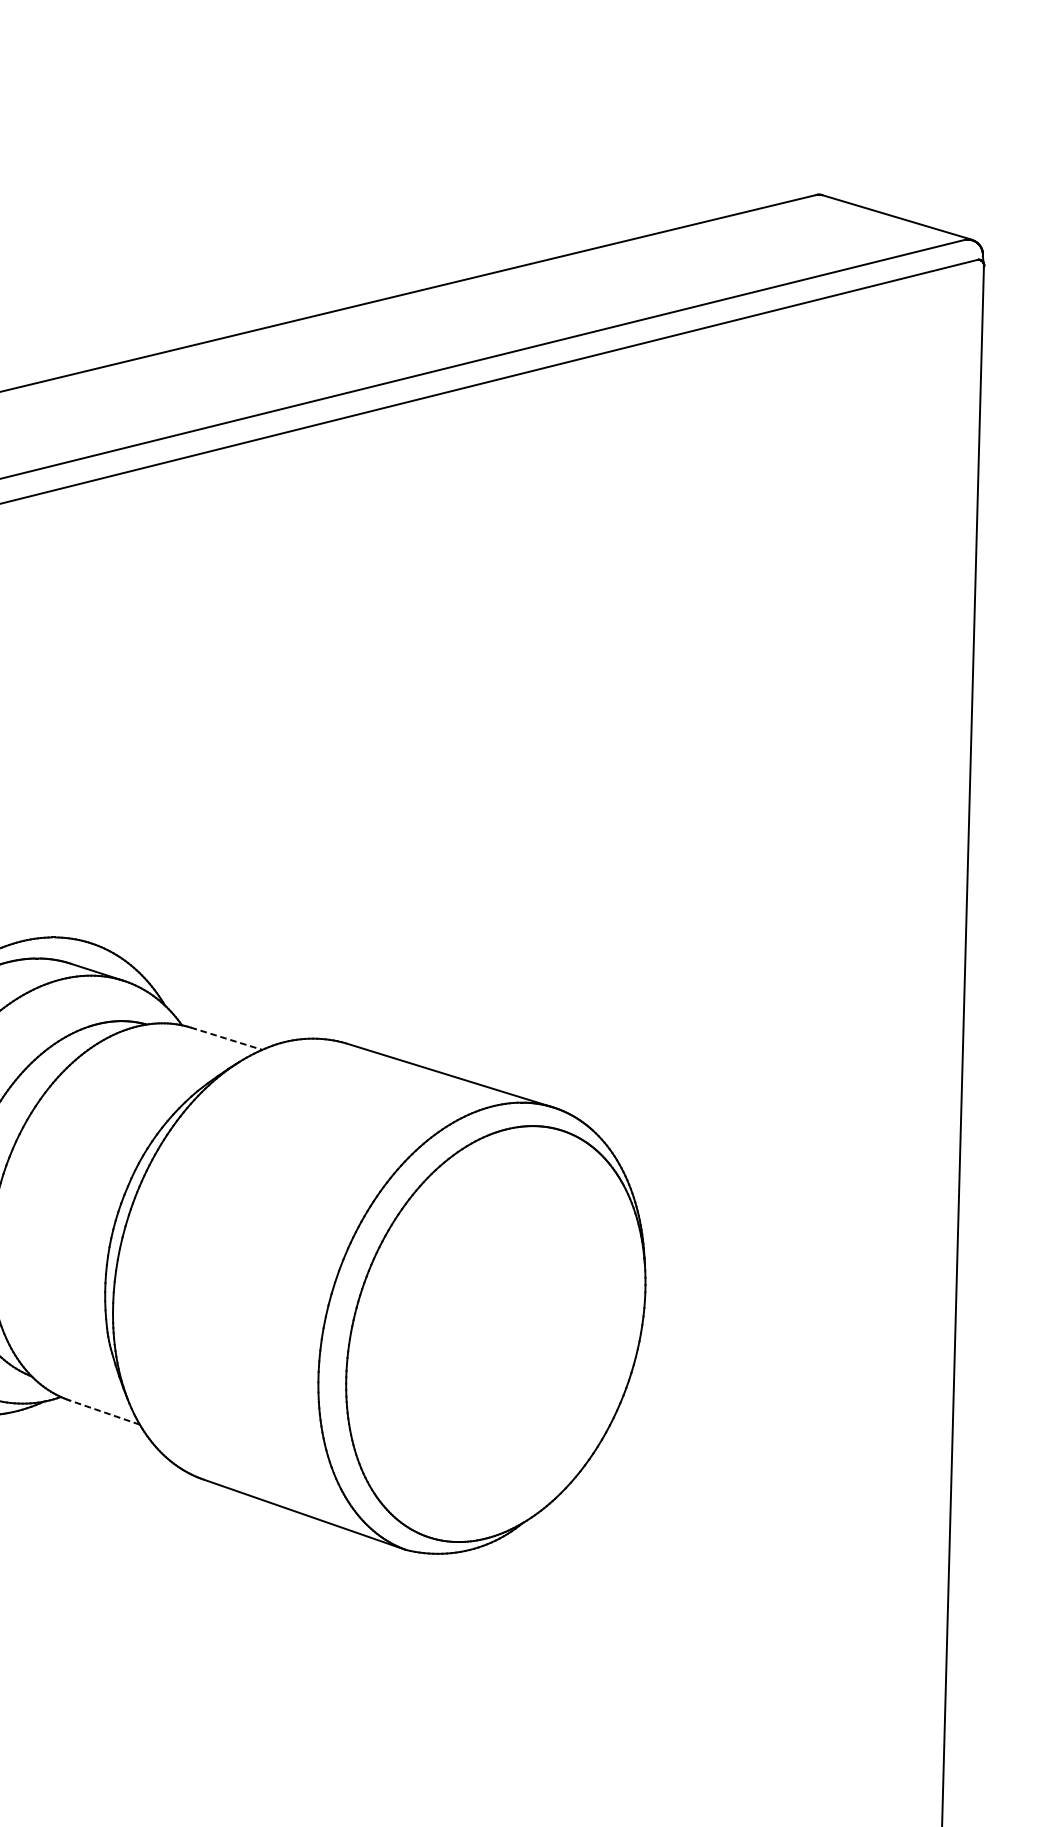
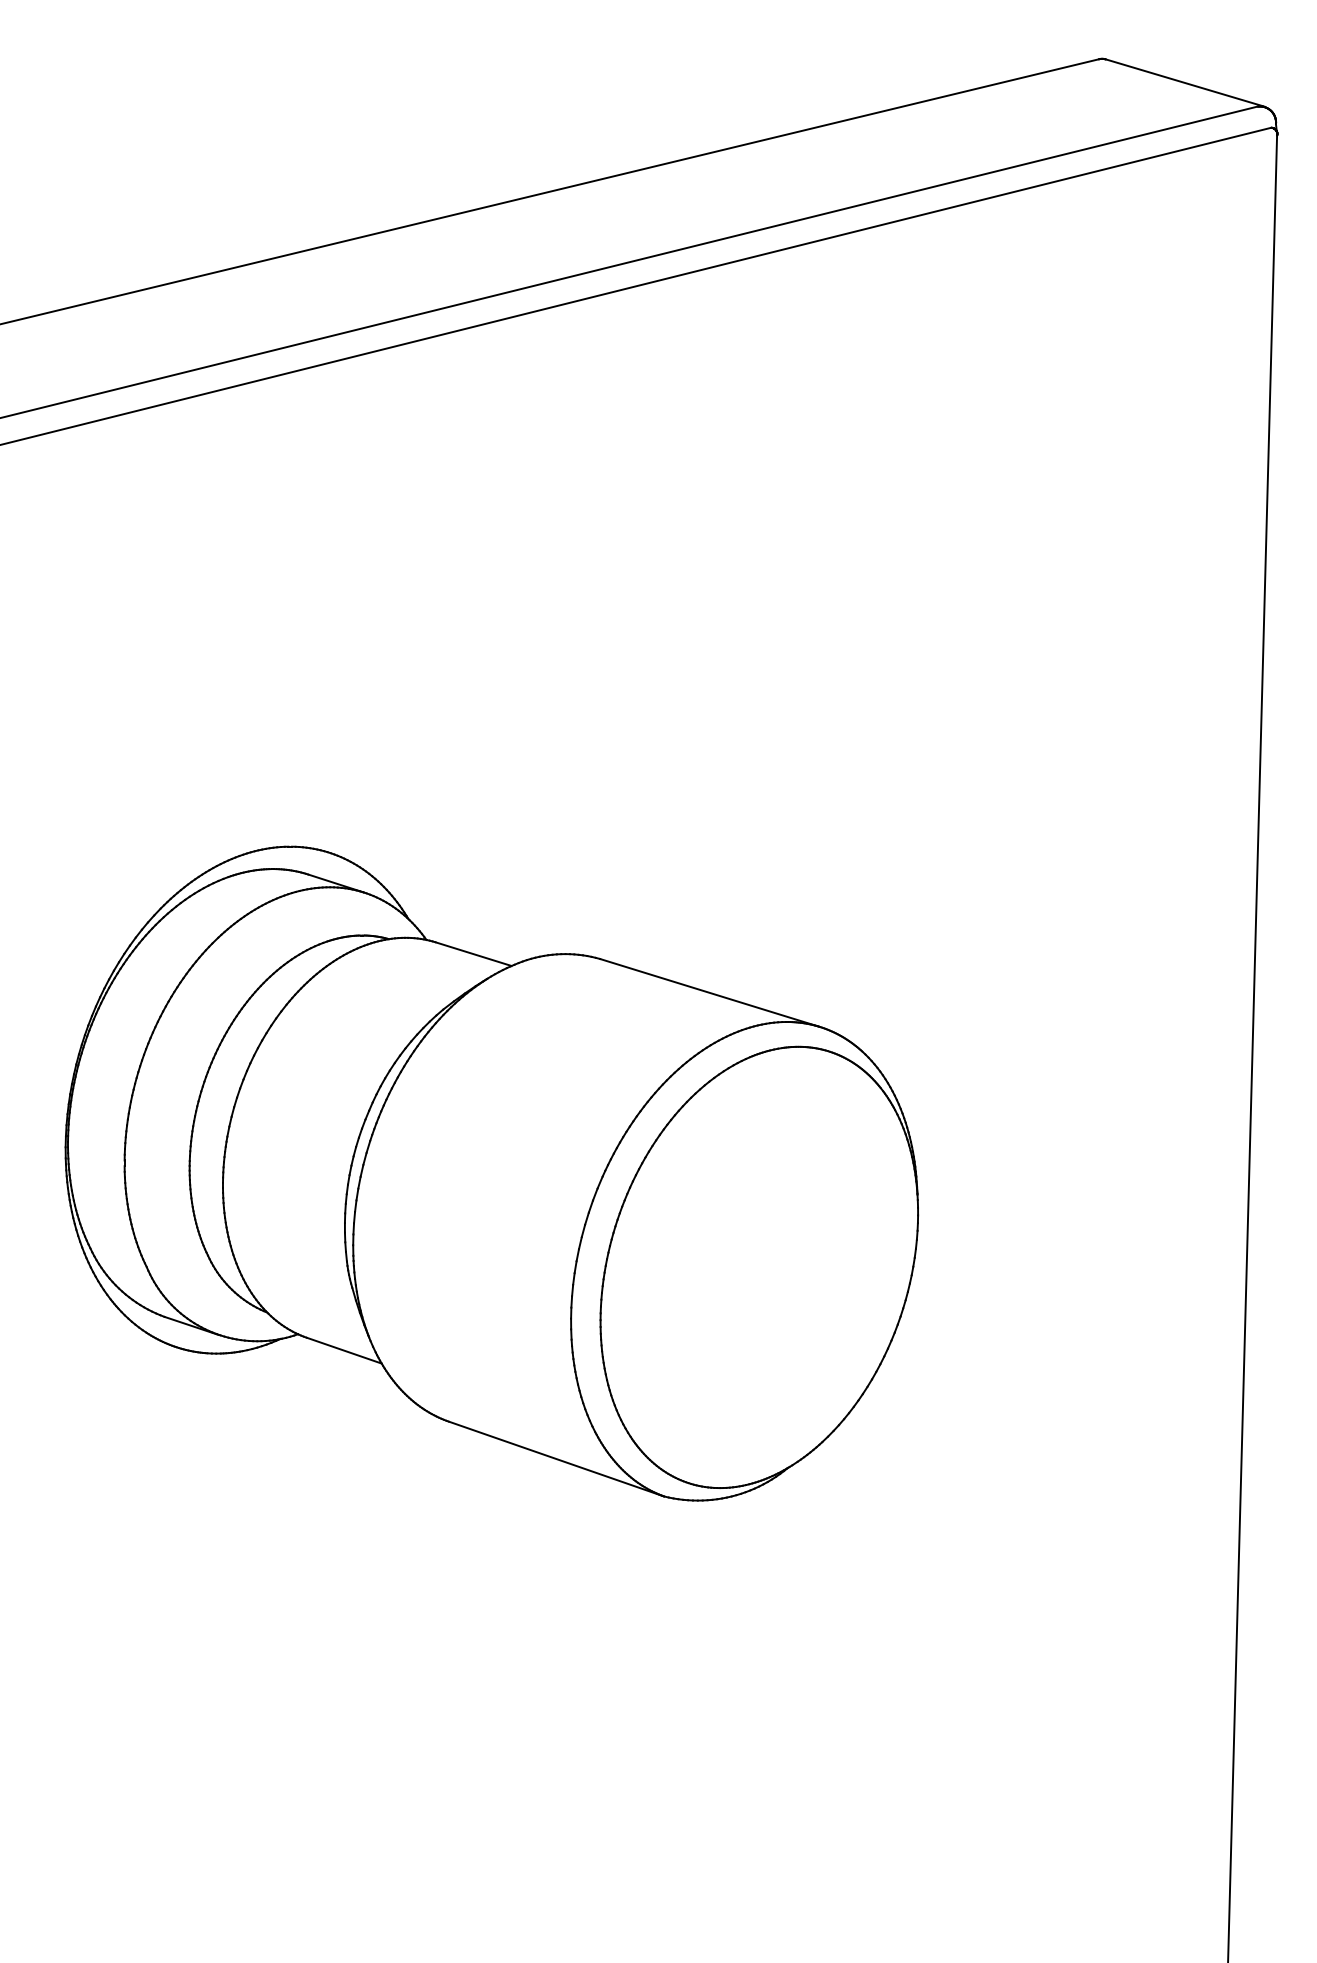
line: (226, 1039) -> (473, 954), dashed -> solid
line: (104, 1412) -> (344, 1350), dashed -> solid

